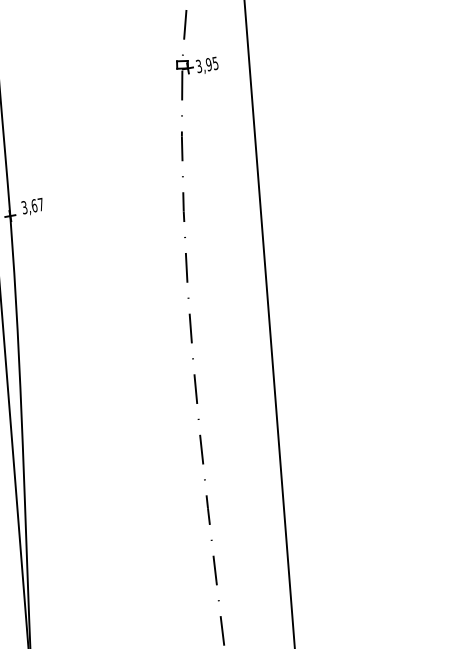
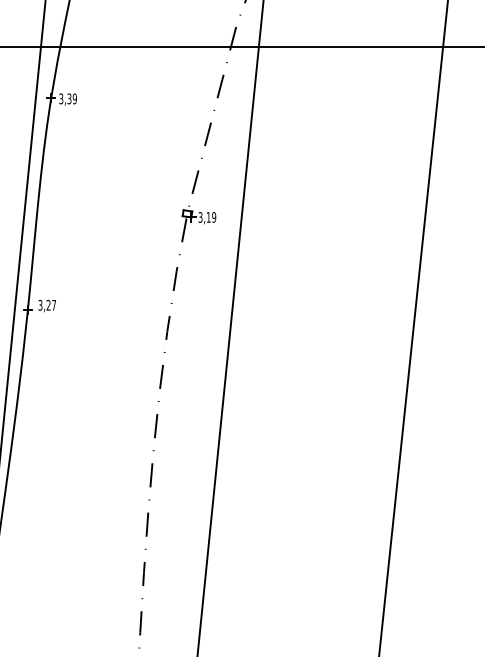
text: (212, 64) -> (211, 217), 3,95 -> 3,19
text: (34, 204) -> (48, 304), 3,67 -> 3,27

